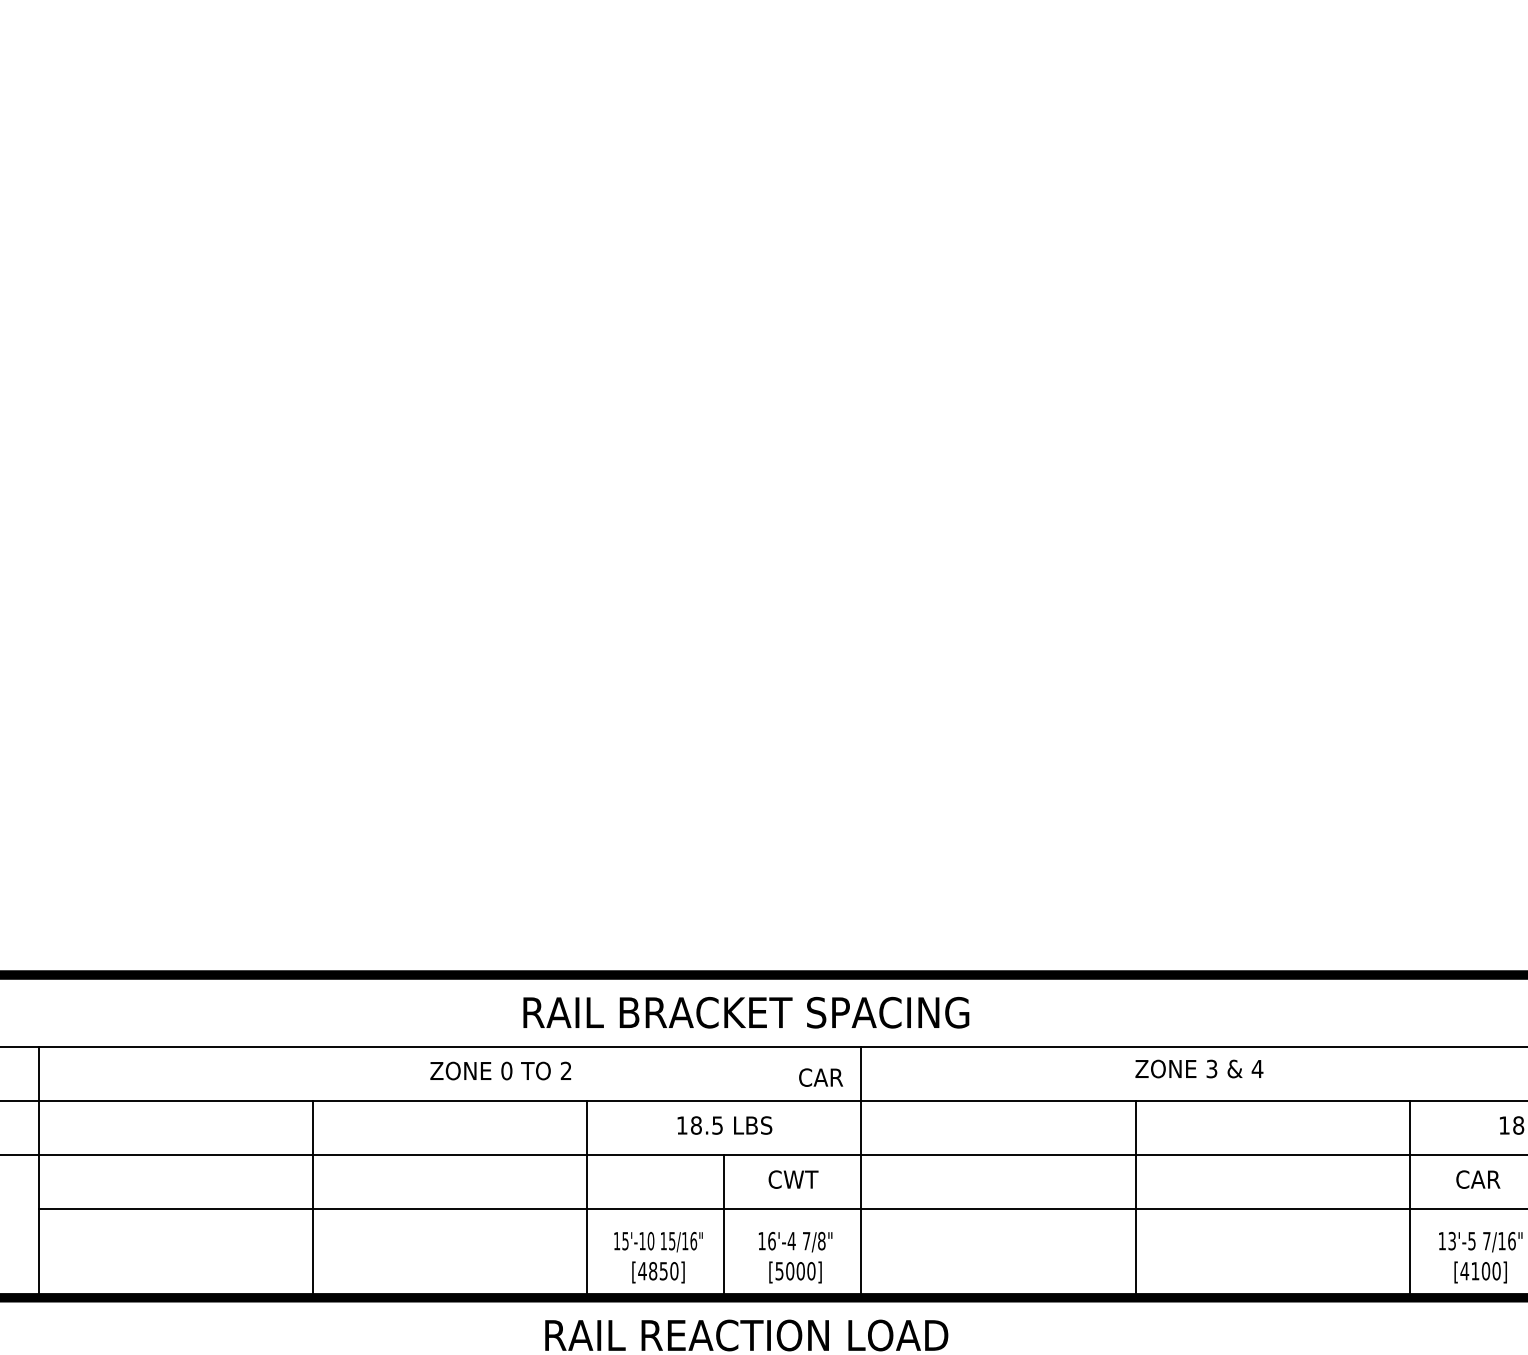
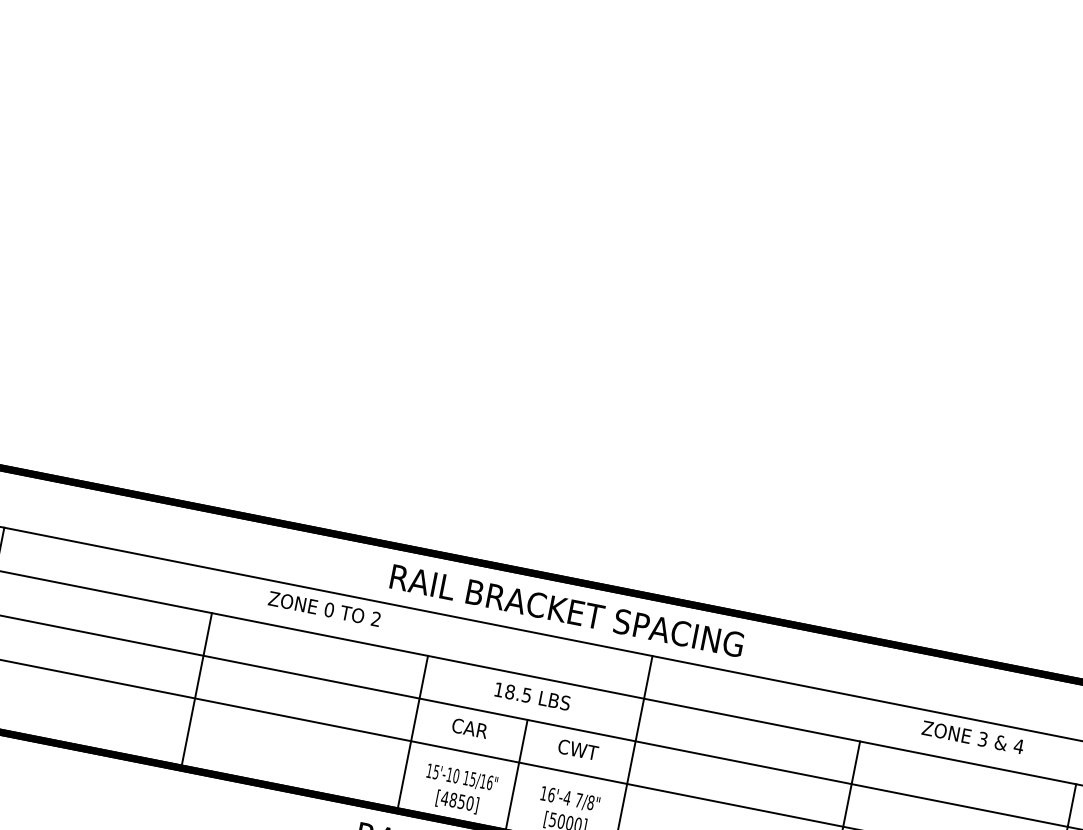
text: (1199, 1068) -> (973, 737), moved
text: (500, 1070) -> (324, 608), moved
text: (821, 1077) -> (470, 728), moved

